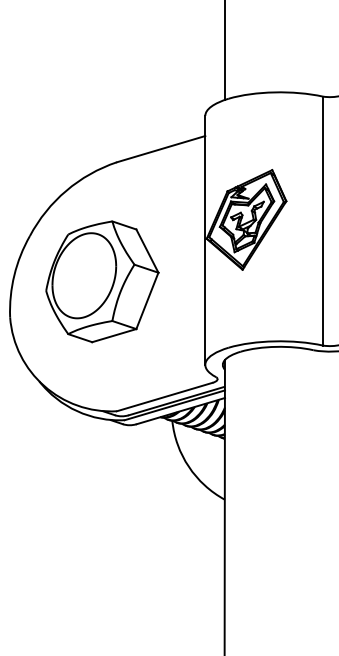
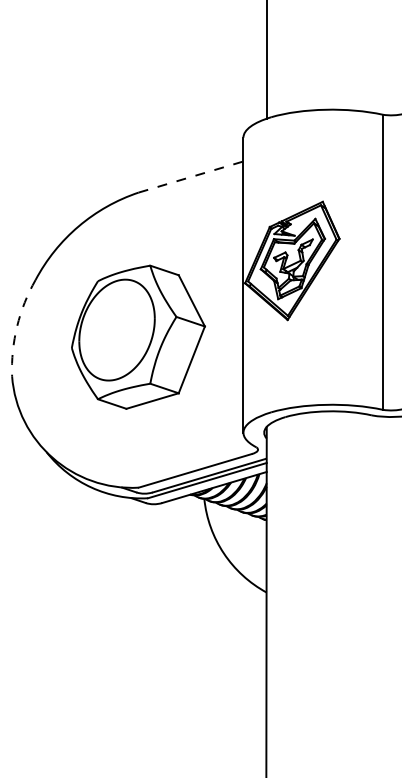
line: (161, 149) -> (191, 177), solid -> dashed
arc: (14, 275) -> (17, 326), solid -> dashed
part: (102, 281) -> (138, 336), moved

